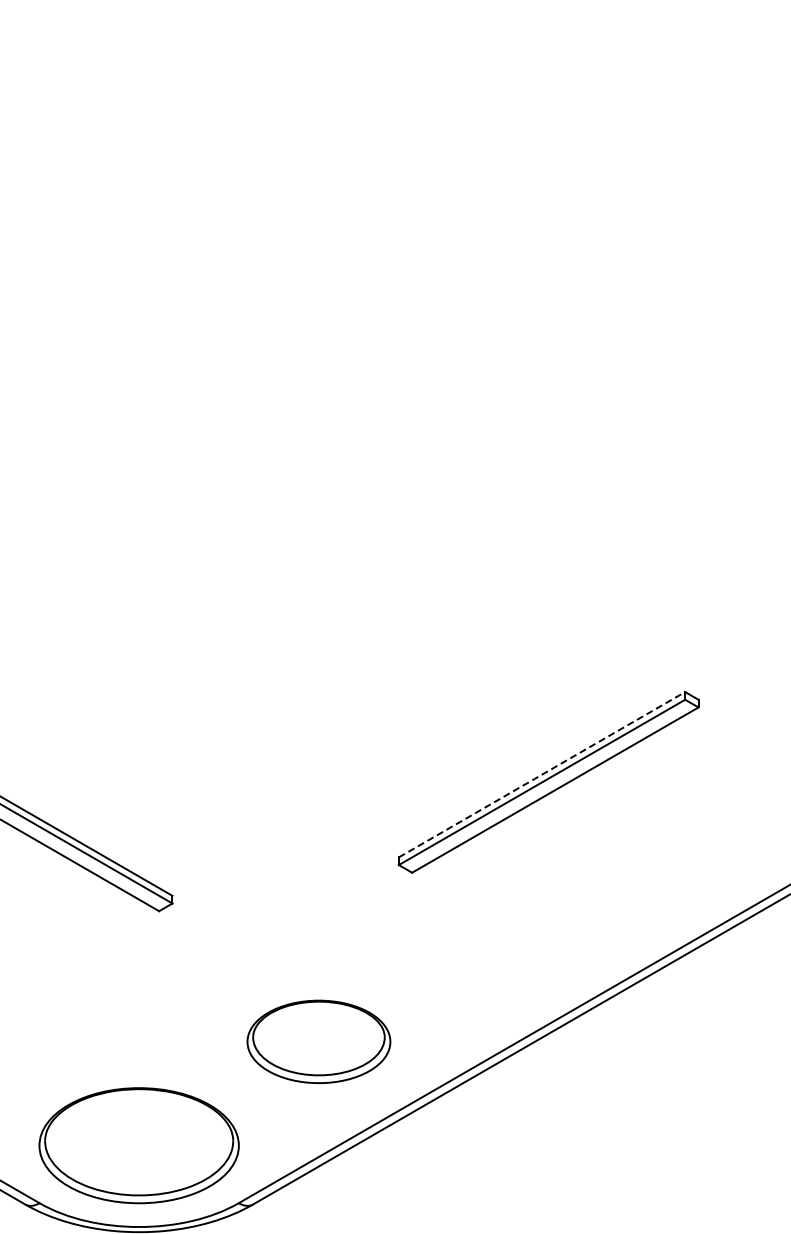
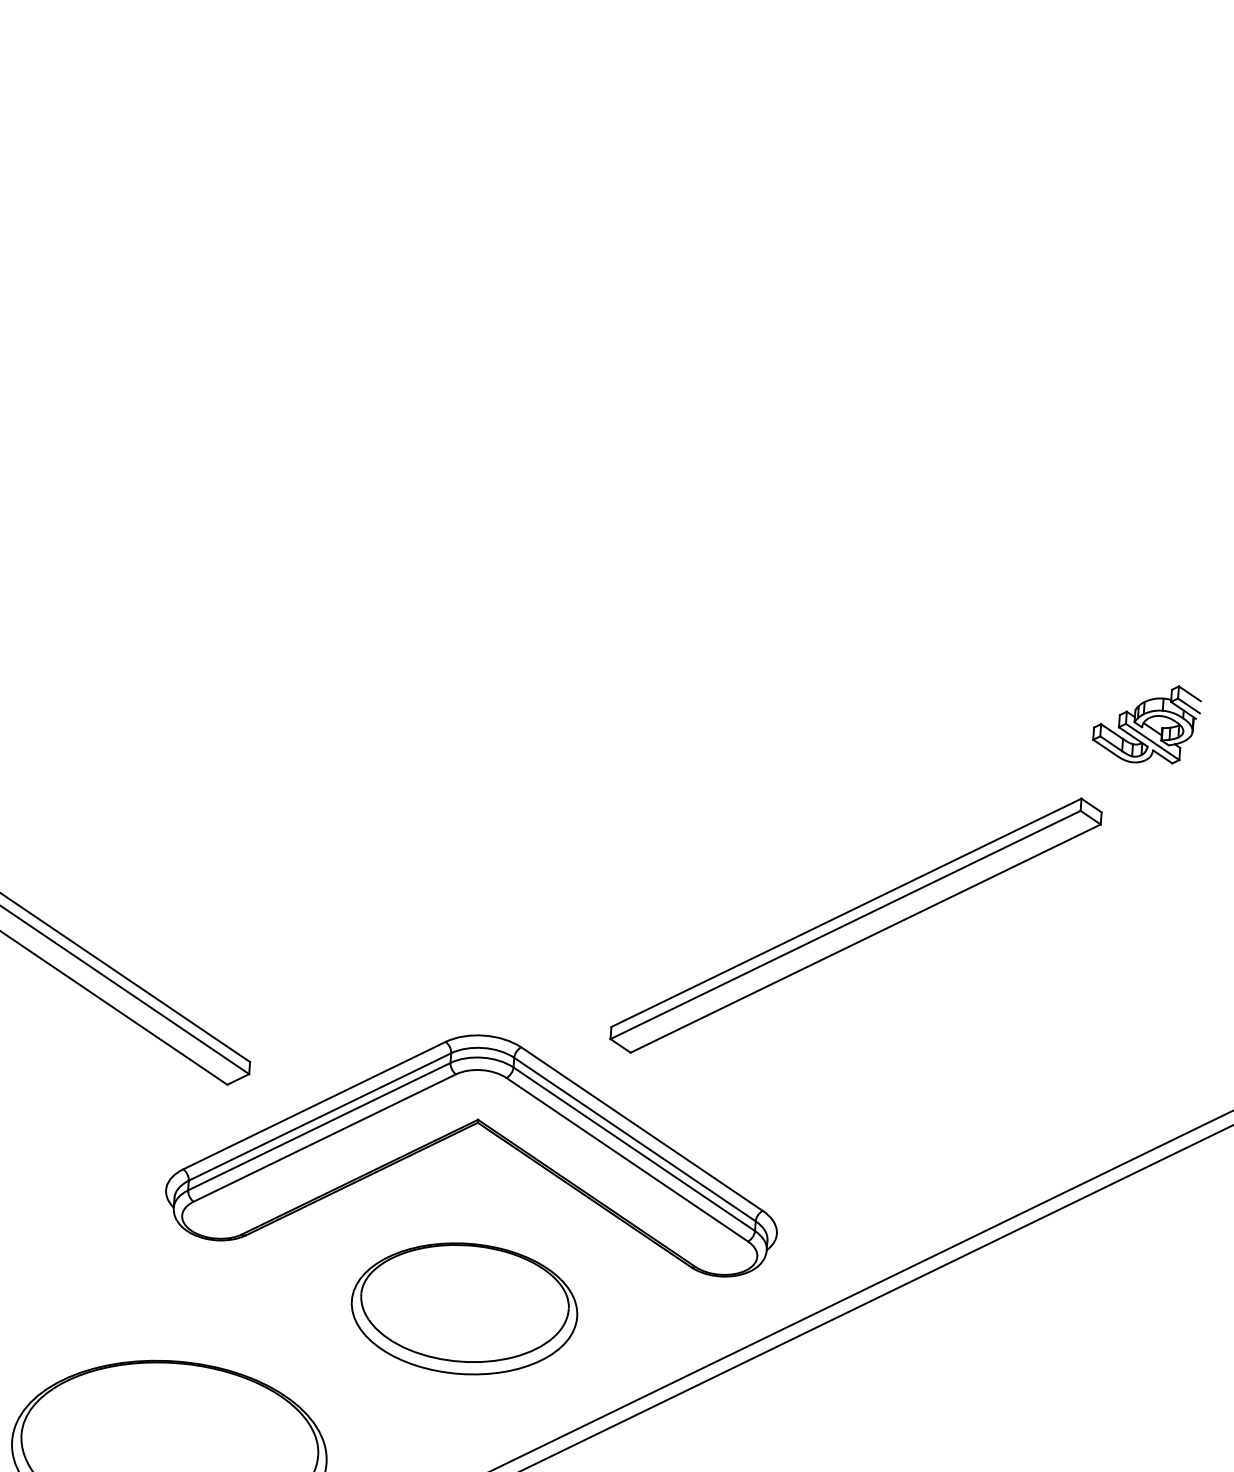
part: (722, 641) -> (1146, 723), added
line: (542, 774) -> (847, 912), dashed -> solid
part: (313, 928) -> (468, 1129), added

